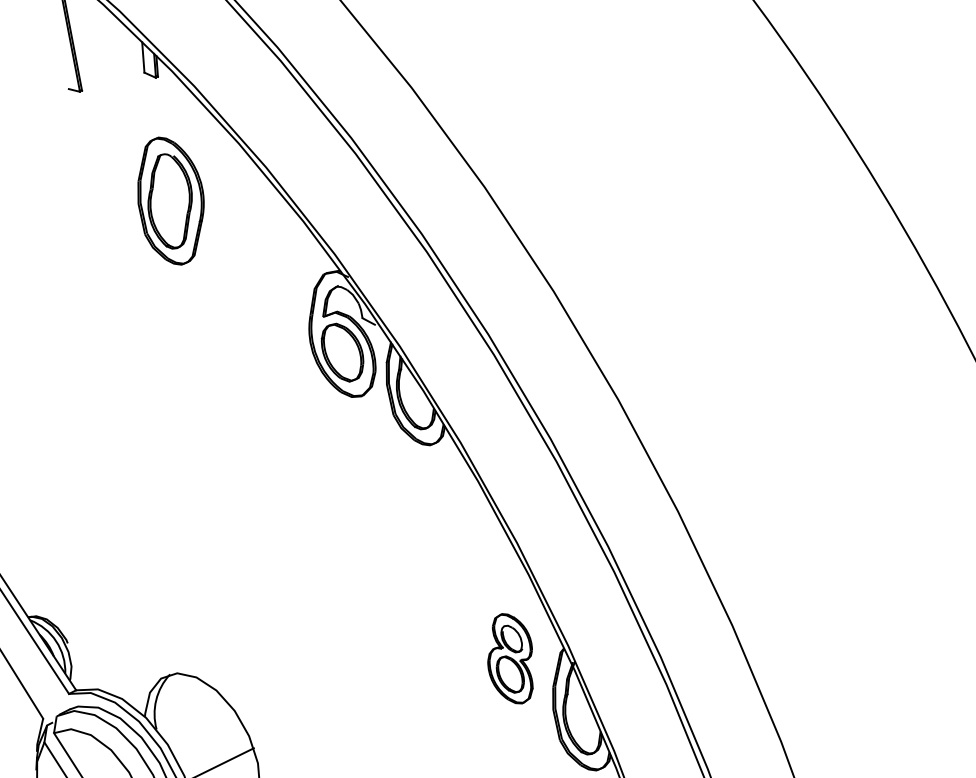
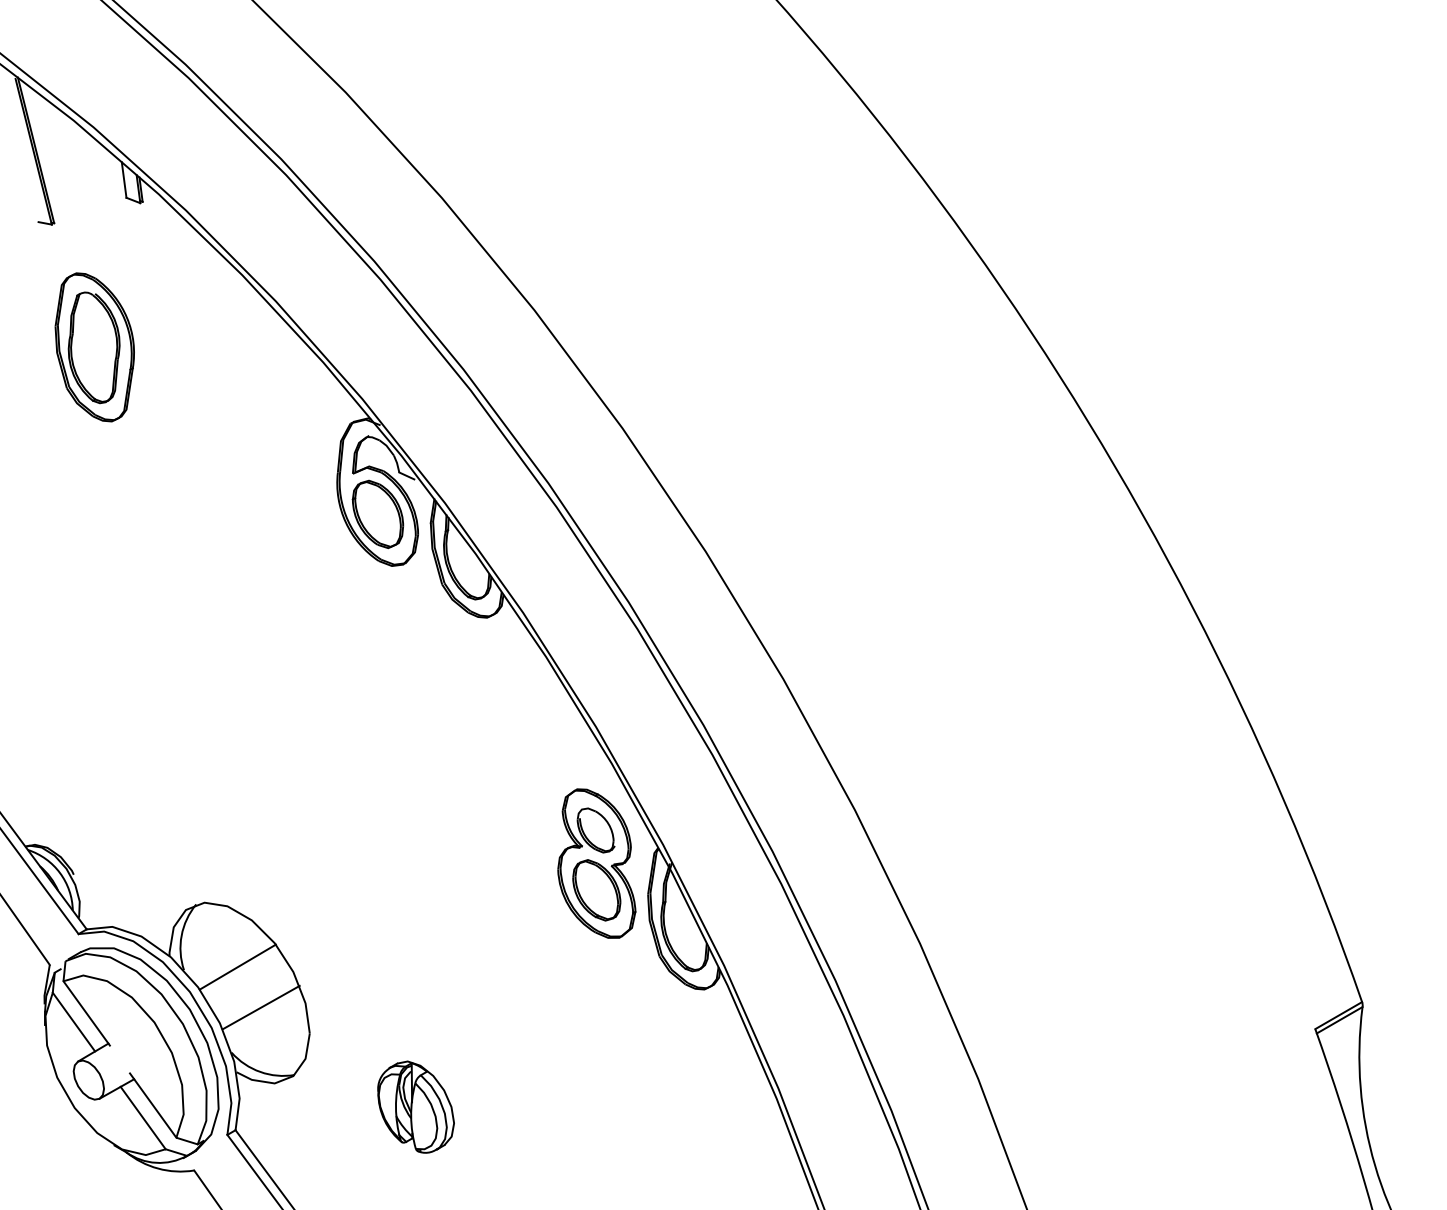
part: (170, 201) -> (94, 347), moved
part: (510, 658) -> (596, 863), size x1.43
line: (202, 728) -> (237, 966), added

